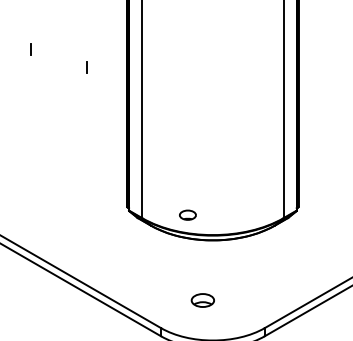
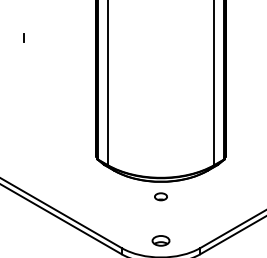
line: (86, 67) -> (65, 51), removed
part: (187, 214) -> (160, 196), moved
part: (202, 300) -> (160, 240), moved

